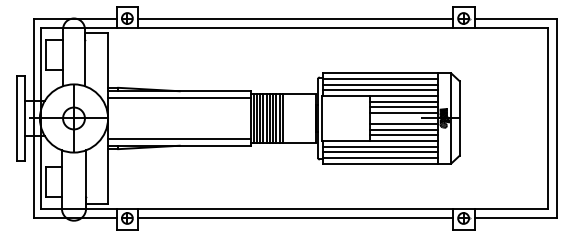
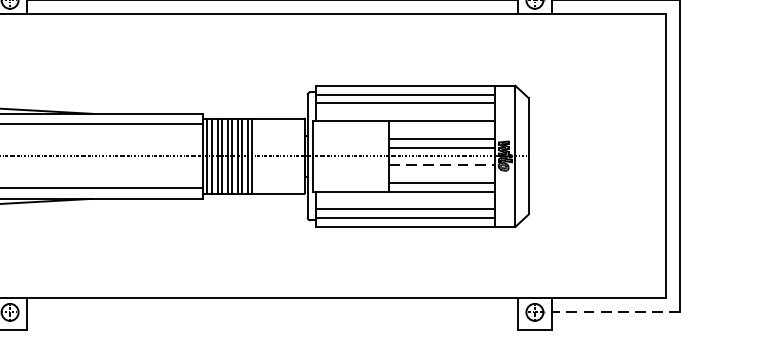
line: (380, 90) -> (405, 112), removed
line: (404, 101) -> (442, 129), removed
line: (404, 124) -> (442, 165), solid -> dashed
line: (404, 129) -> (442, 173), removed
line: (380, 146) -> (405, 200), removed
line: (295, 218) -> (272, 312), removed
line: (515, 218) -> (615, 312), solid -> dashed

